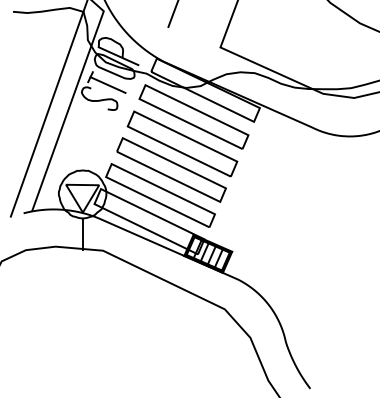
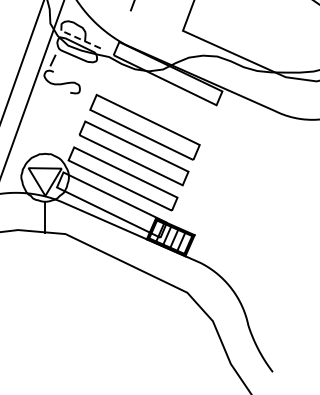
line: (118, 56) -> (81, 39), solid -> dashed
line: (107, 84) -> (70, 67), removed
part: (193, 116) -> (156, 99), removed

